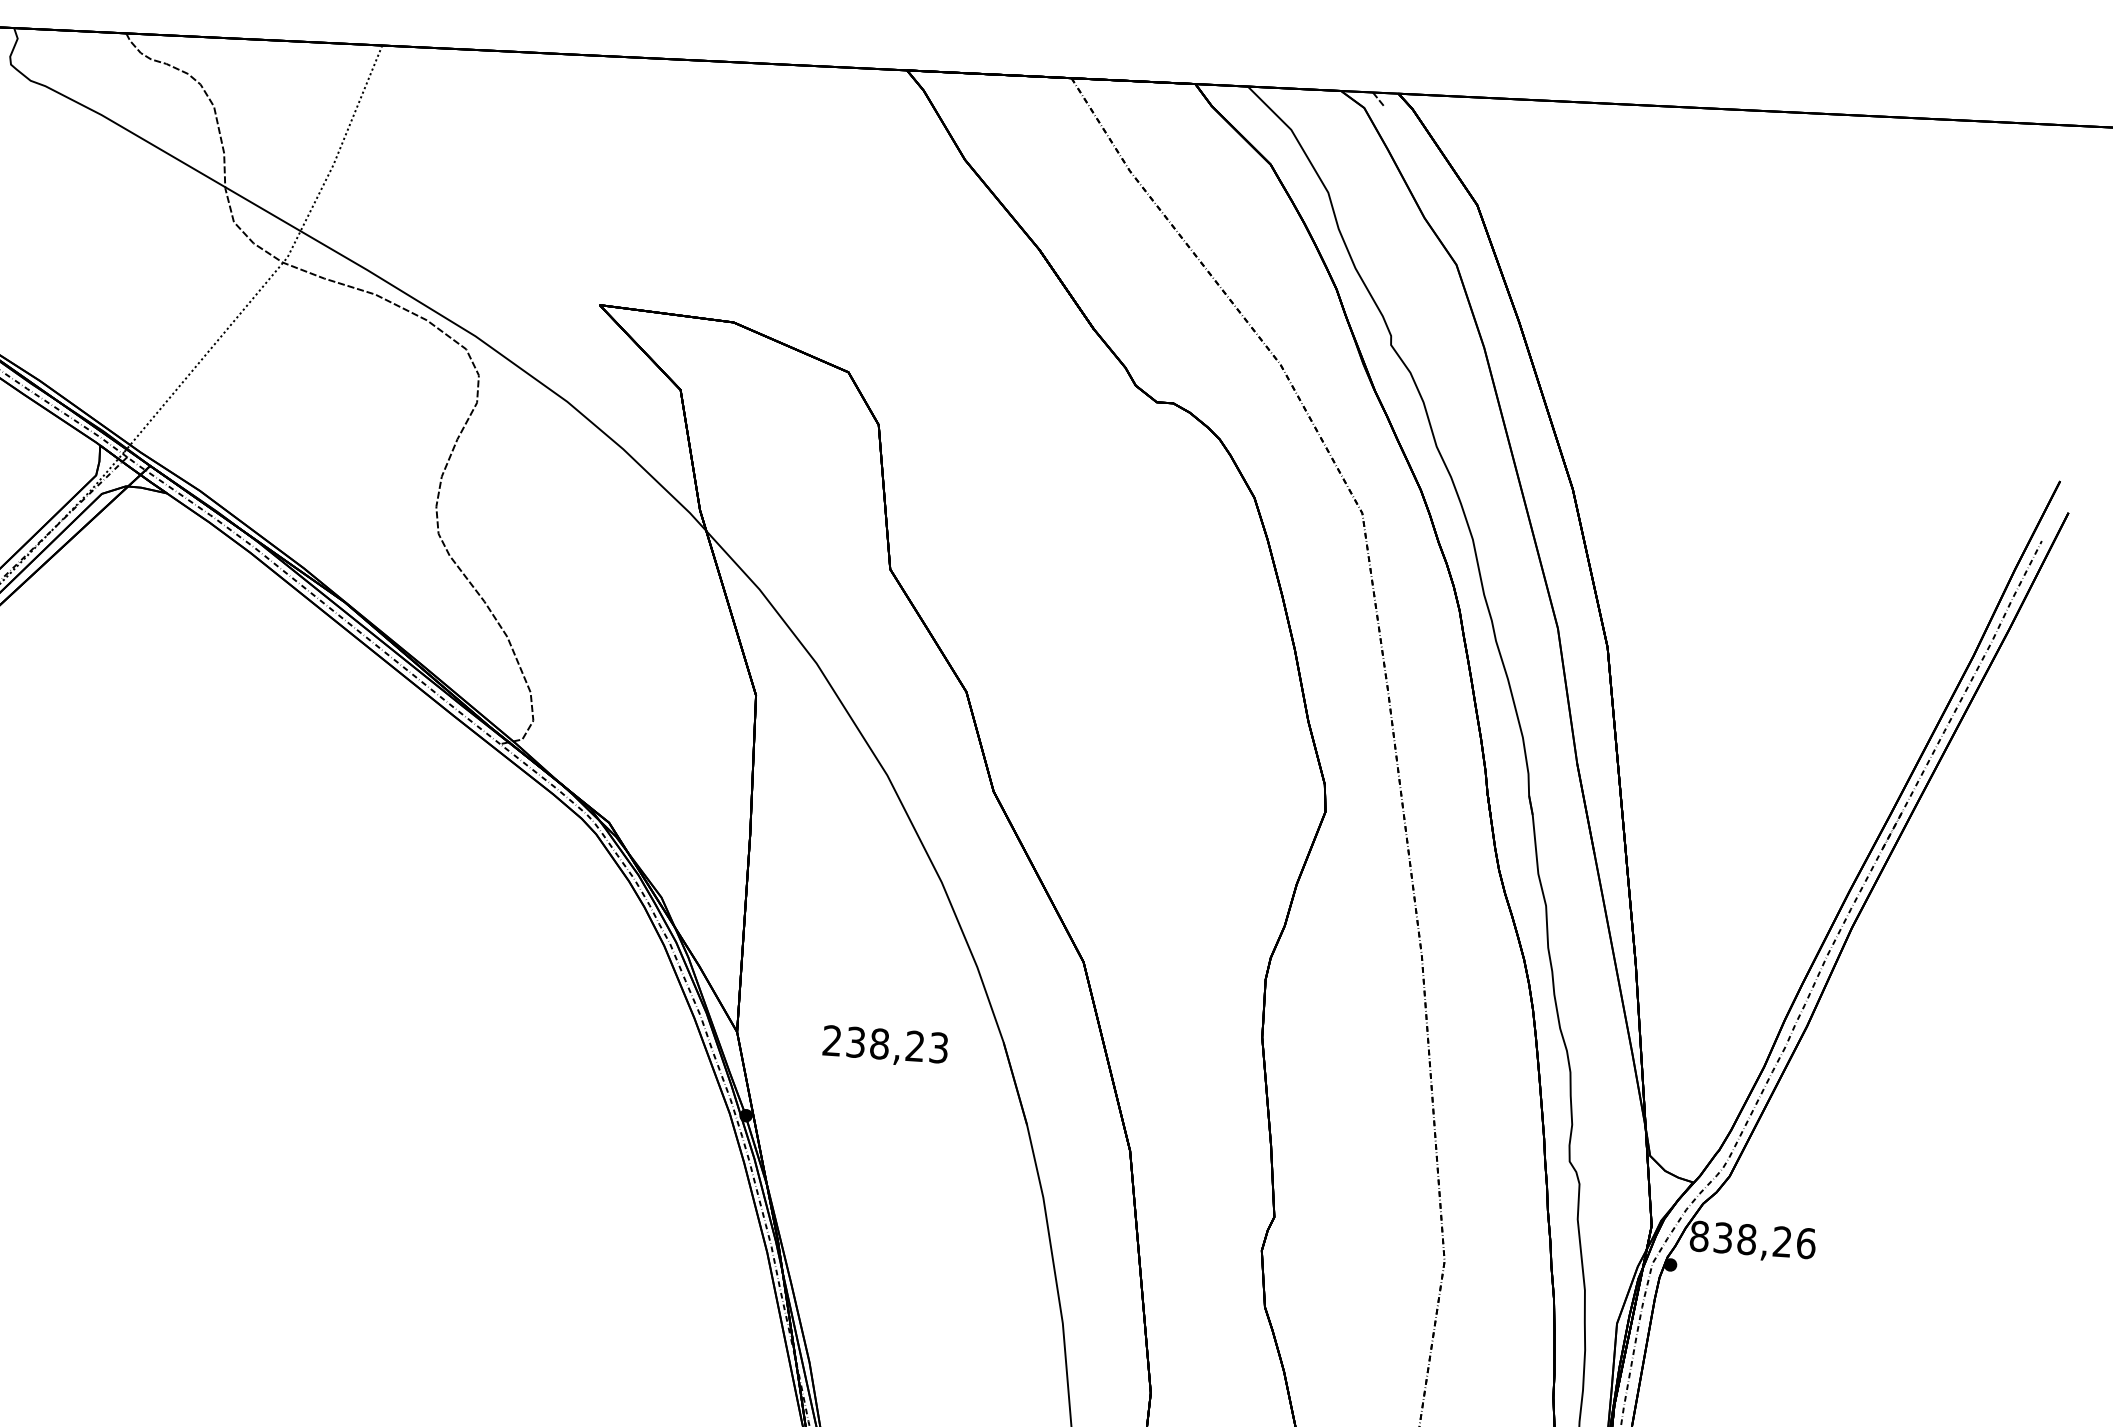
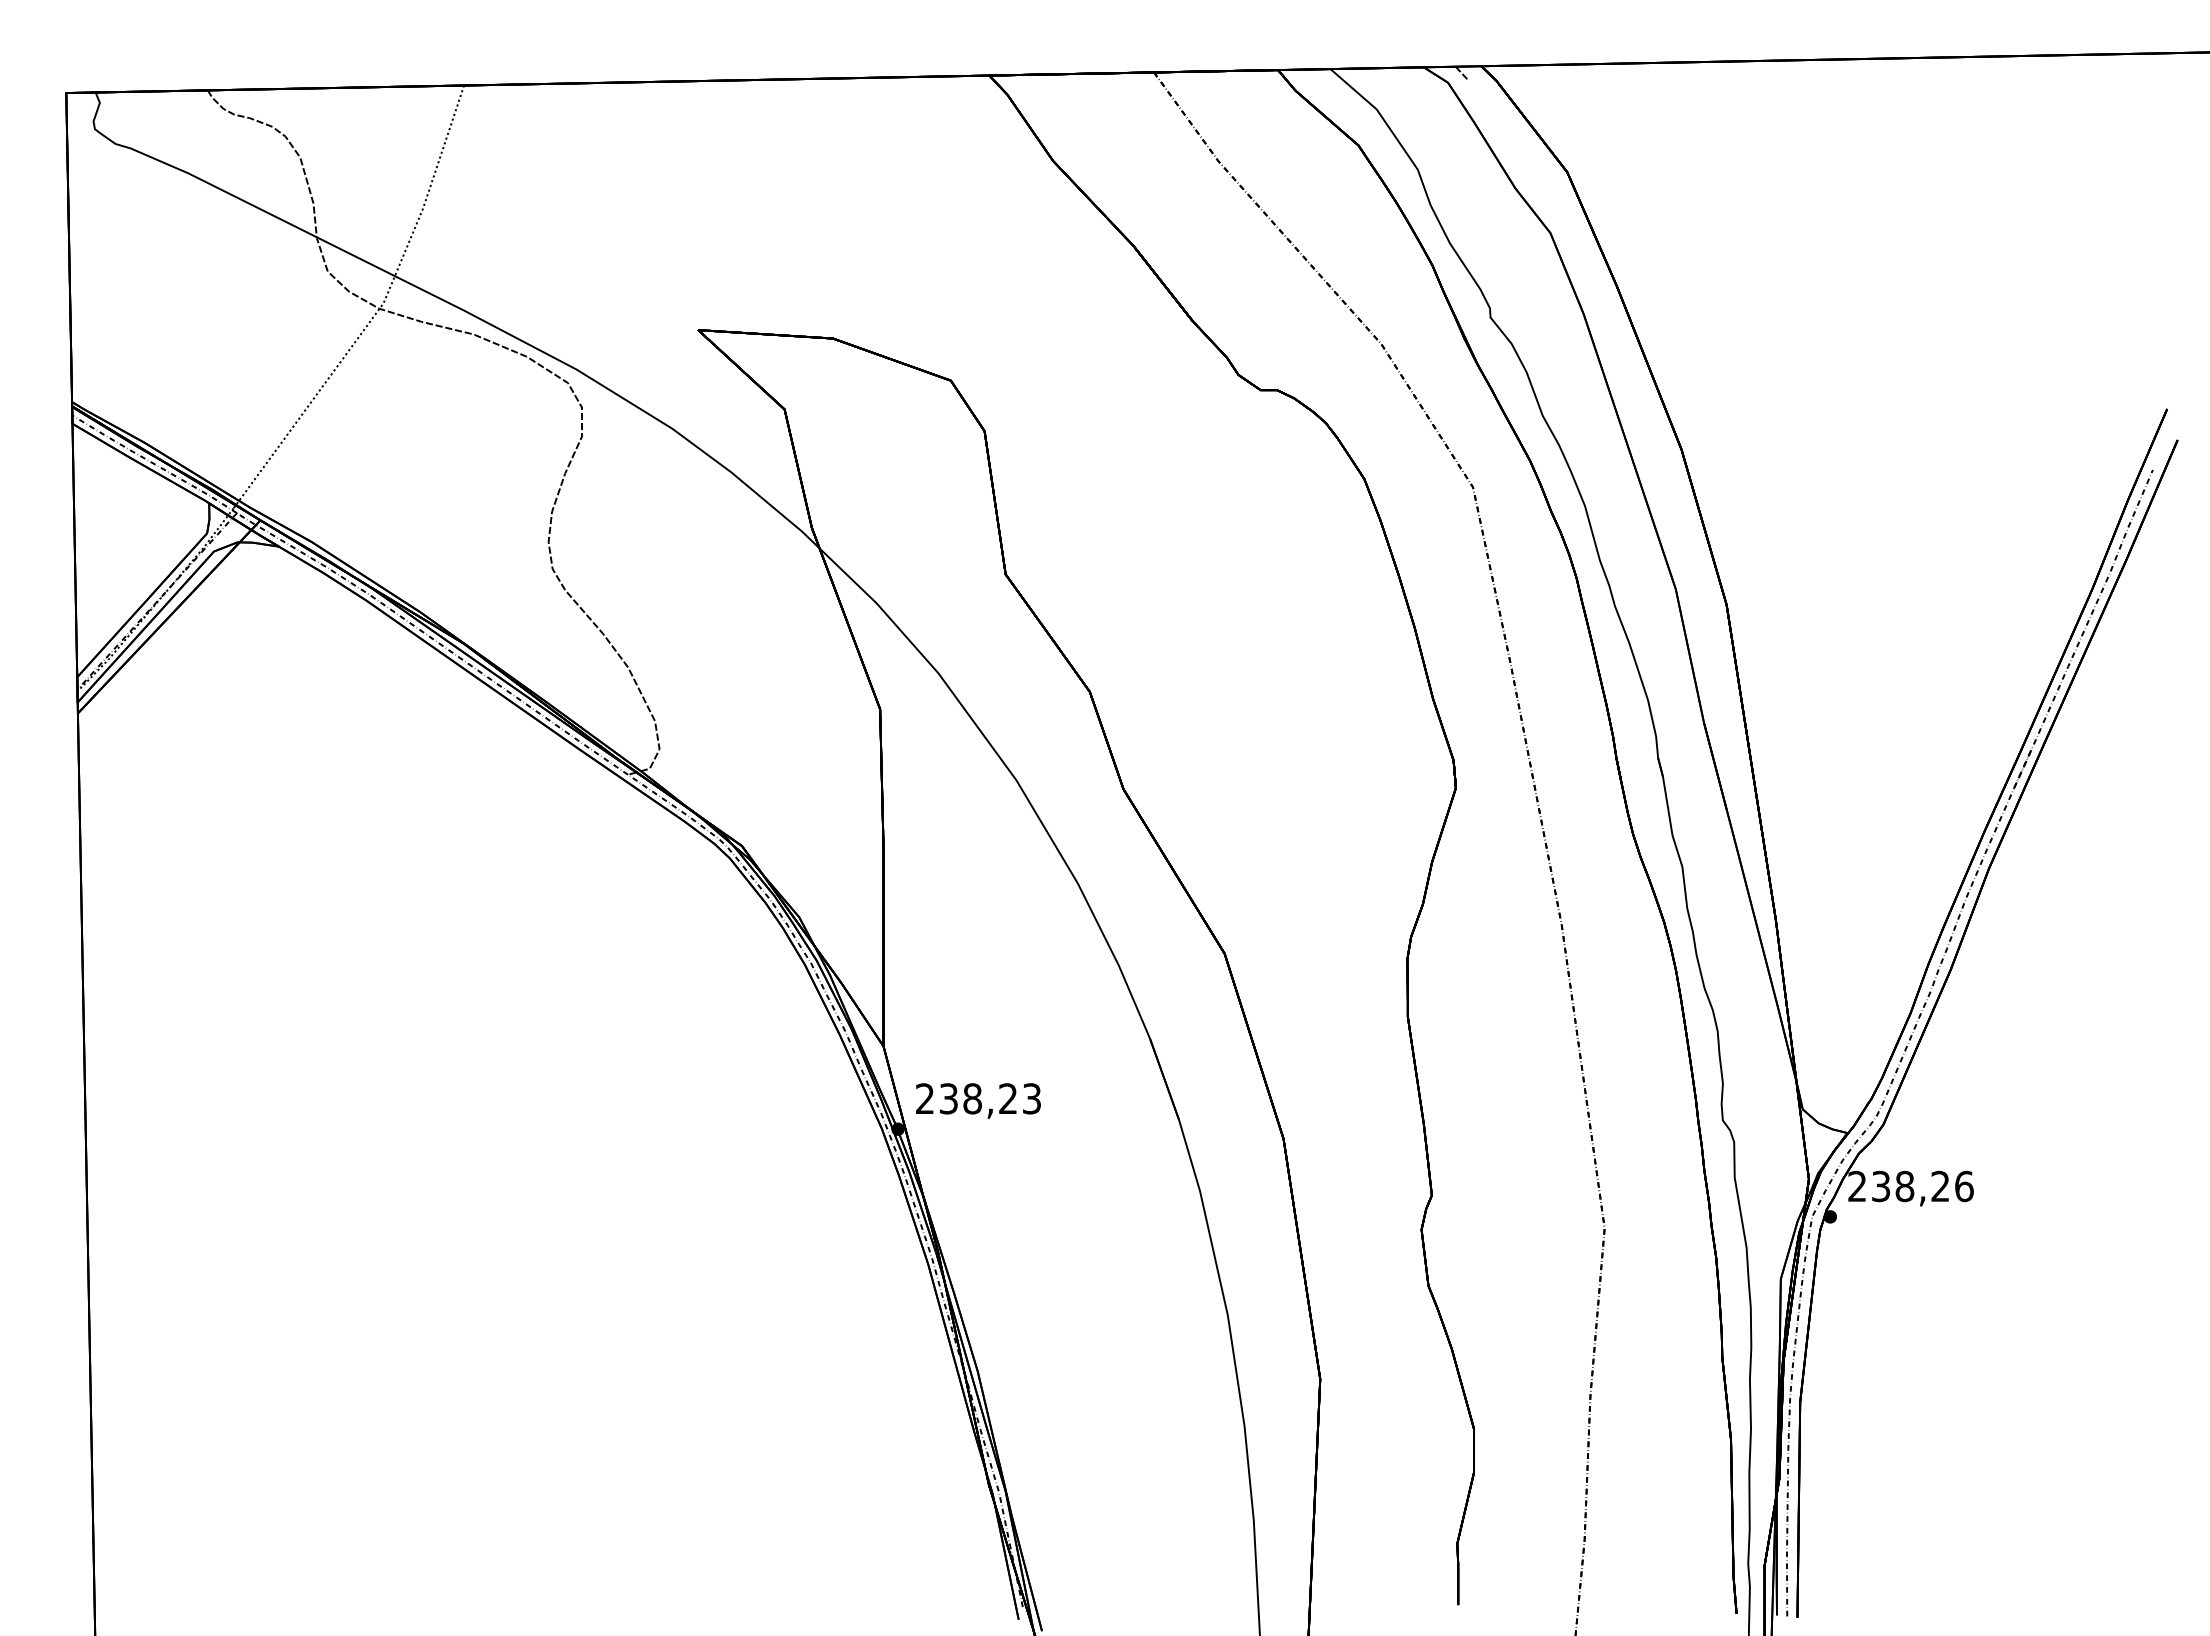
text: (885, 1046) -> (978, 1100), moved
text: (1699, 1236) -> (1857, 1186), 838,26 -> 238,26

